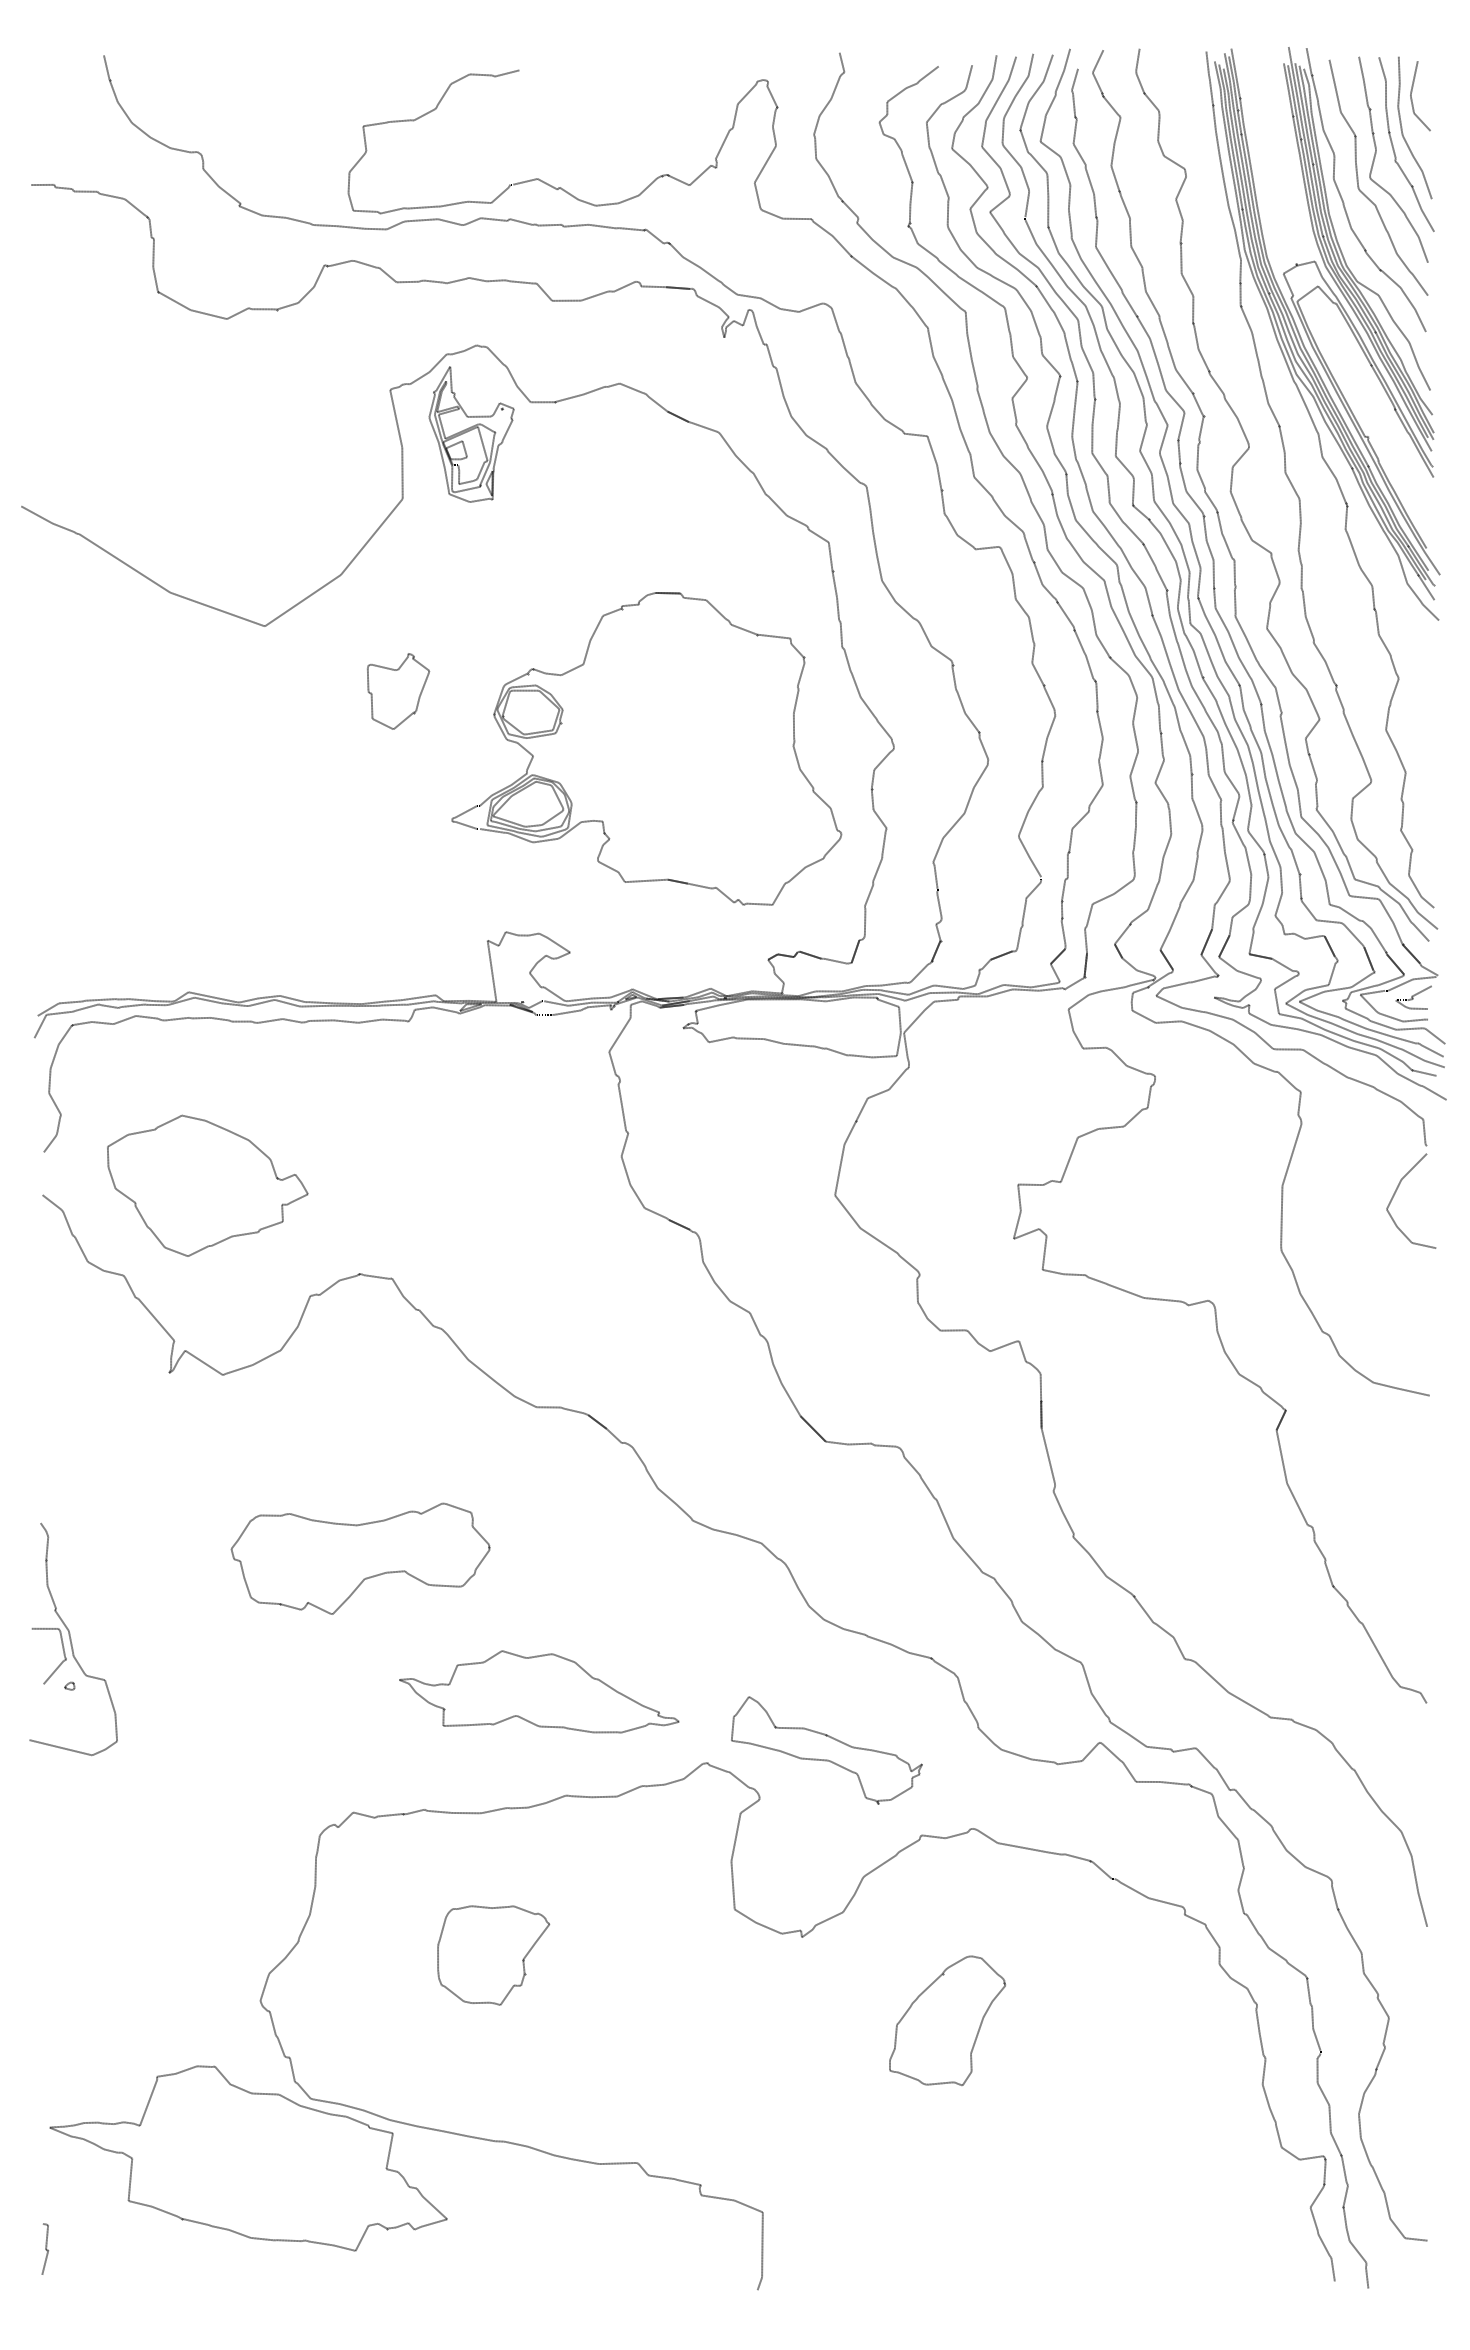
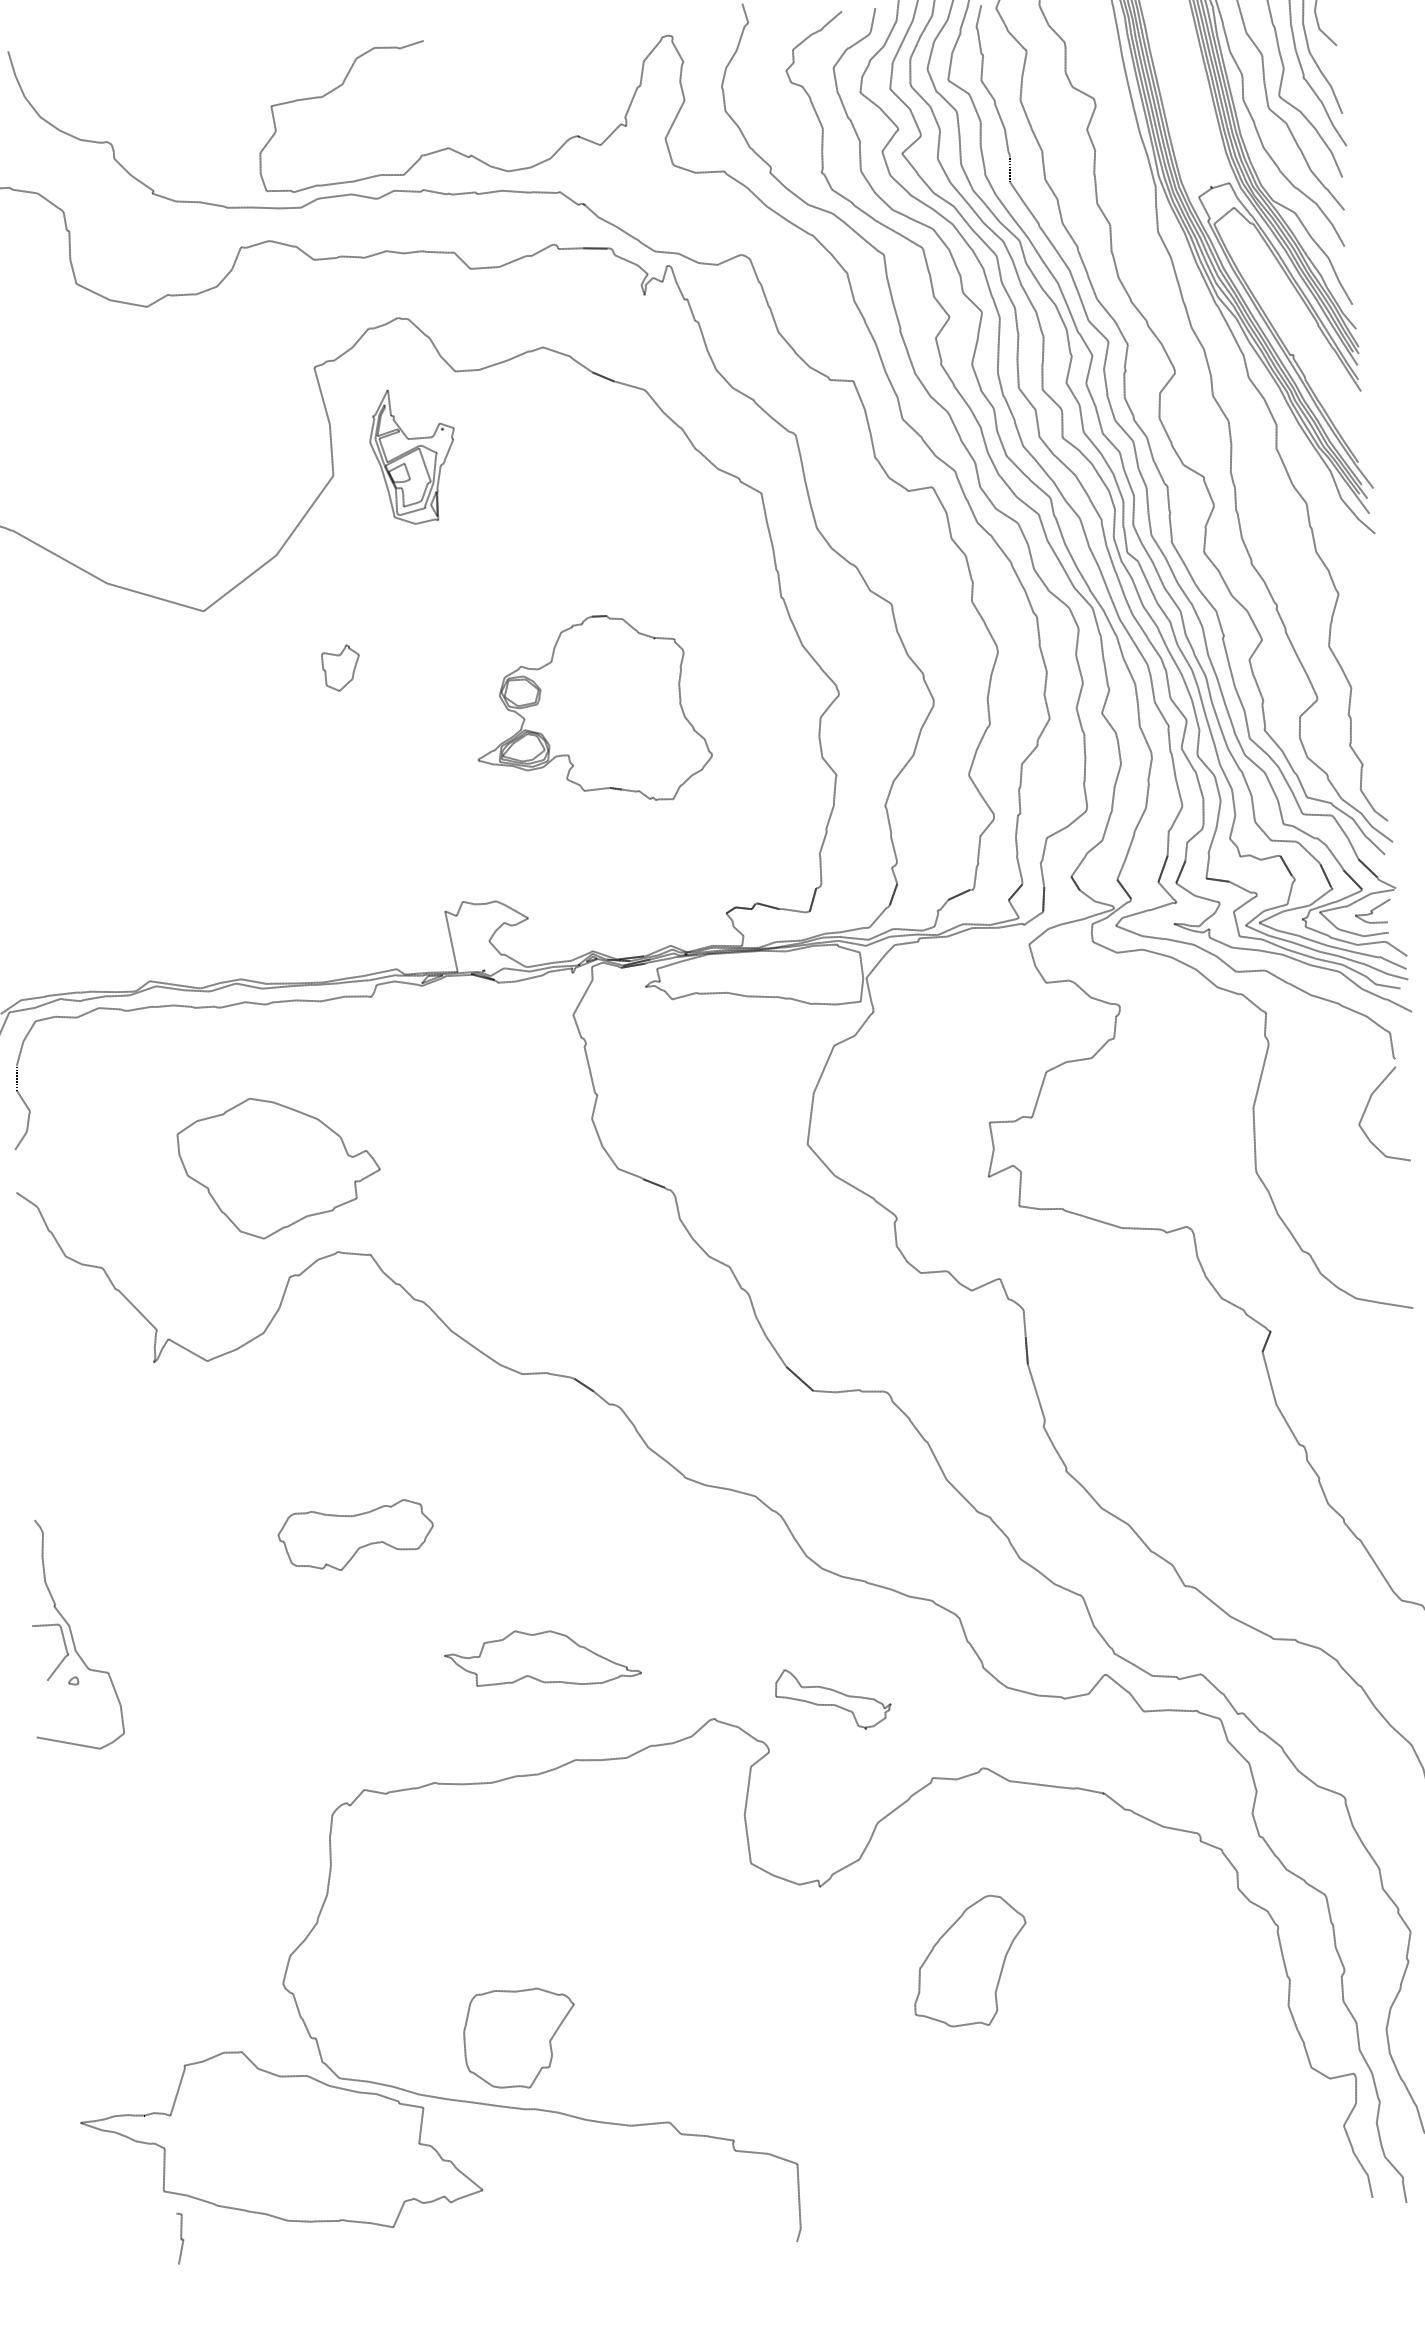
part: (471, 434) -> (413, 456), moved
part: (398, 691) -> (340, 668), size x0.6
part: (646, 748) -> (592, 709), size x0.6
part: (207, 1185) -> (279, 1166), moved
part: (360, 1558) -> (355, 1535), size x0.6
part: (539, 1691) -> (542, 1657), size x0.7
part: (826, 1750) -> (832, 1699), size x0.6
part: (493, 1955) -> (519, 2038), moved
curve: (45, 2248) -> (180, 2237), moved

